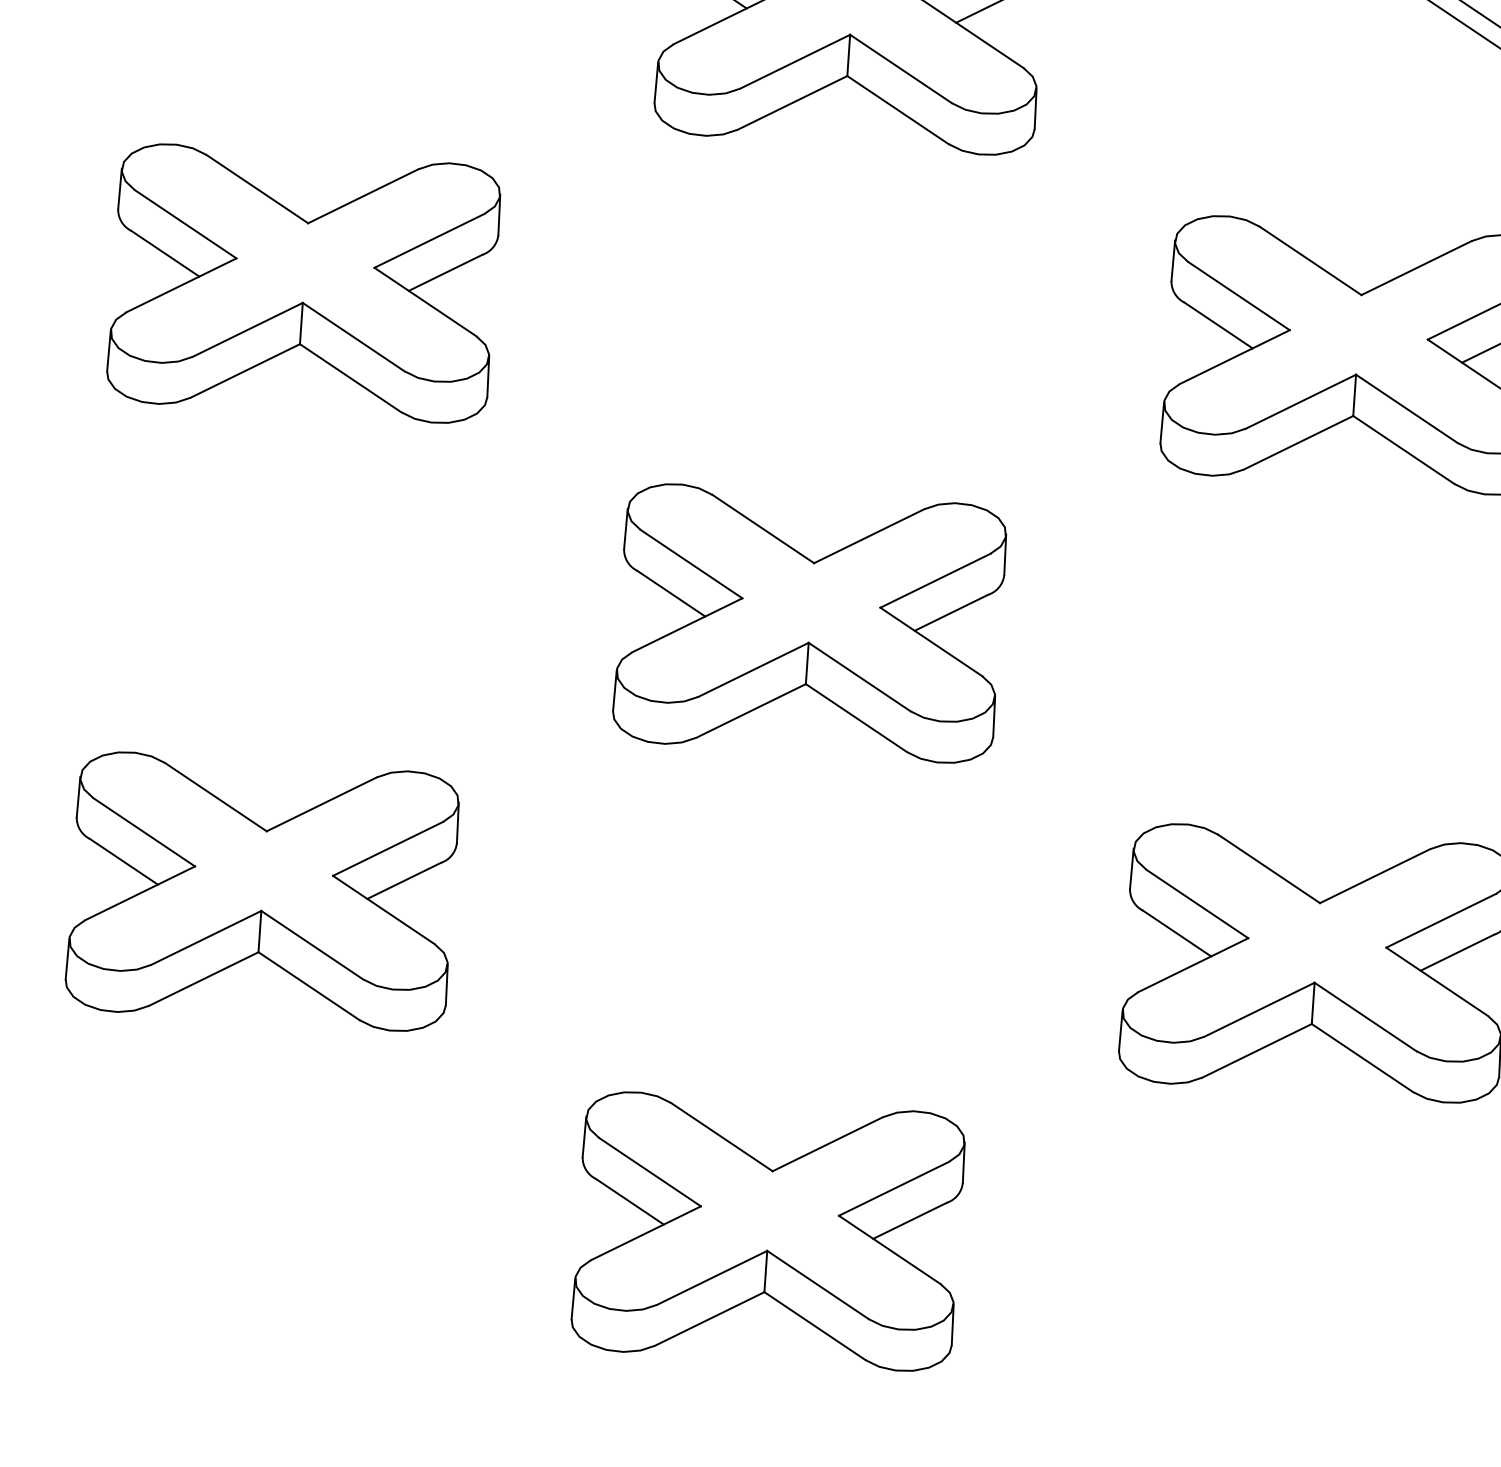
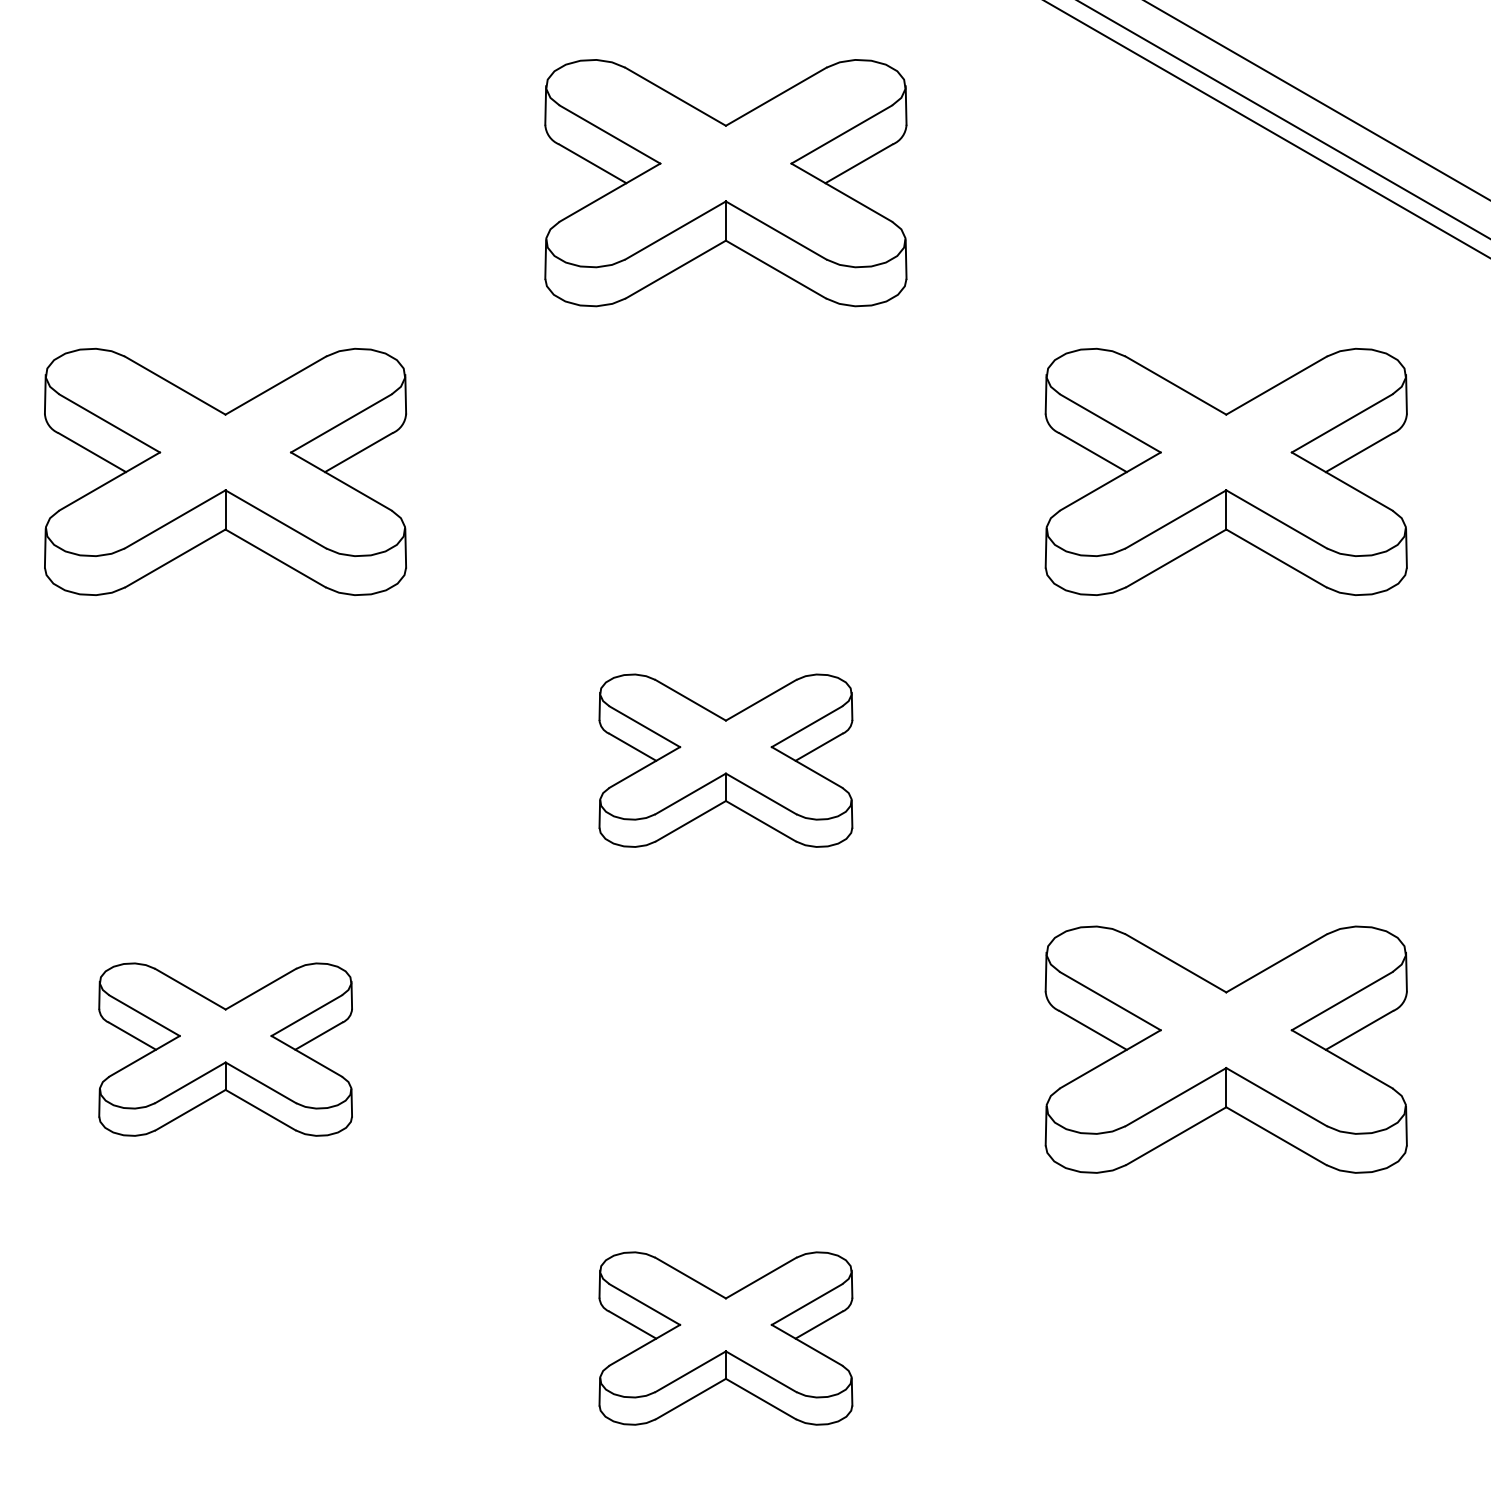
part: (809, 623) -> (725, 760), size x0.7
part: (262, 891) -> (225, 1049), size x0.7
part: (768, 1231) -> (725, 1338), size x0.7

